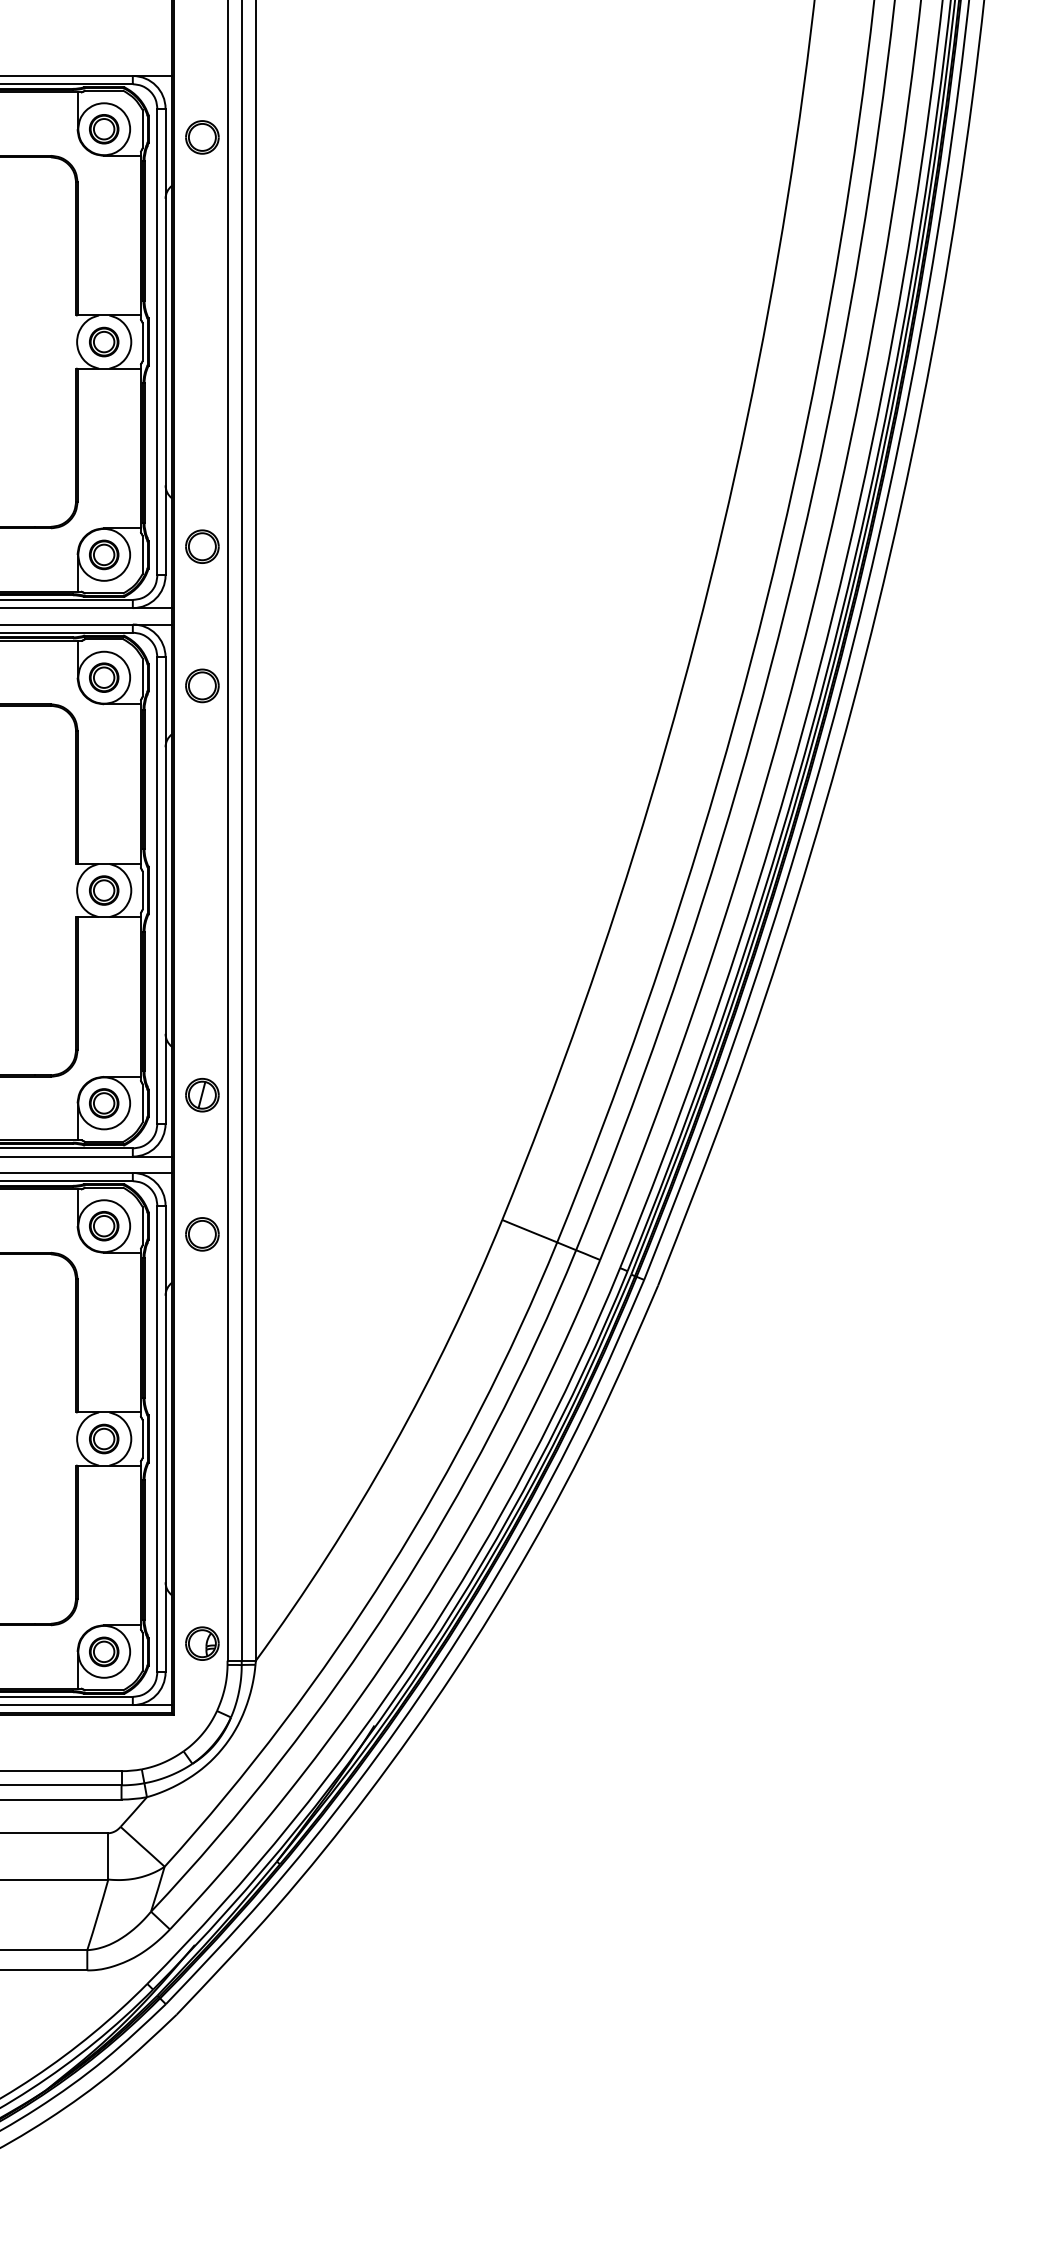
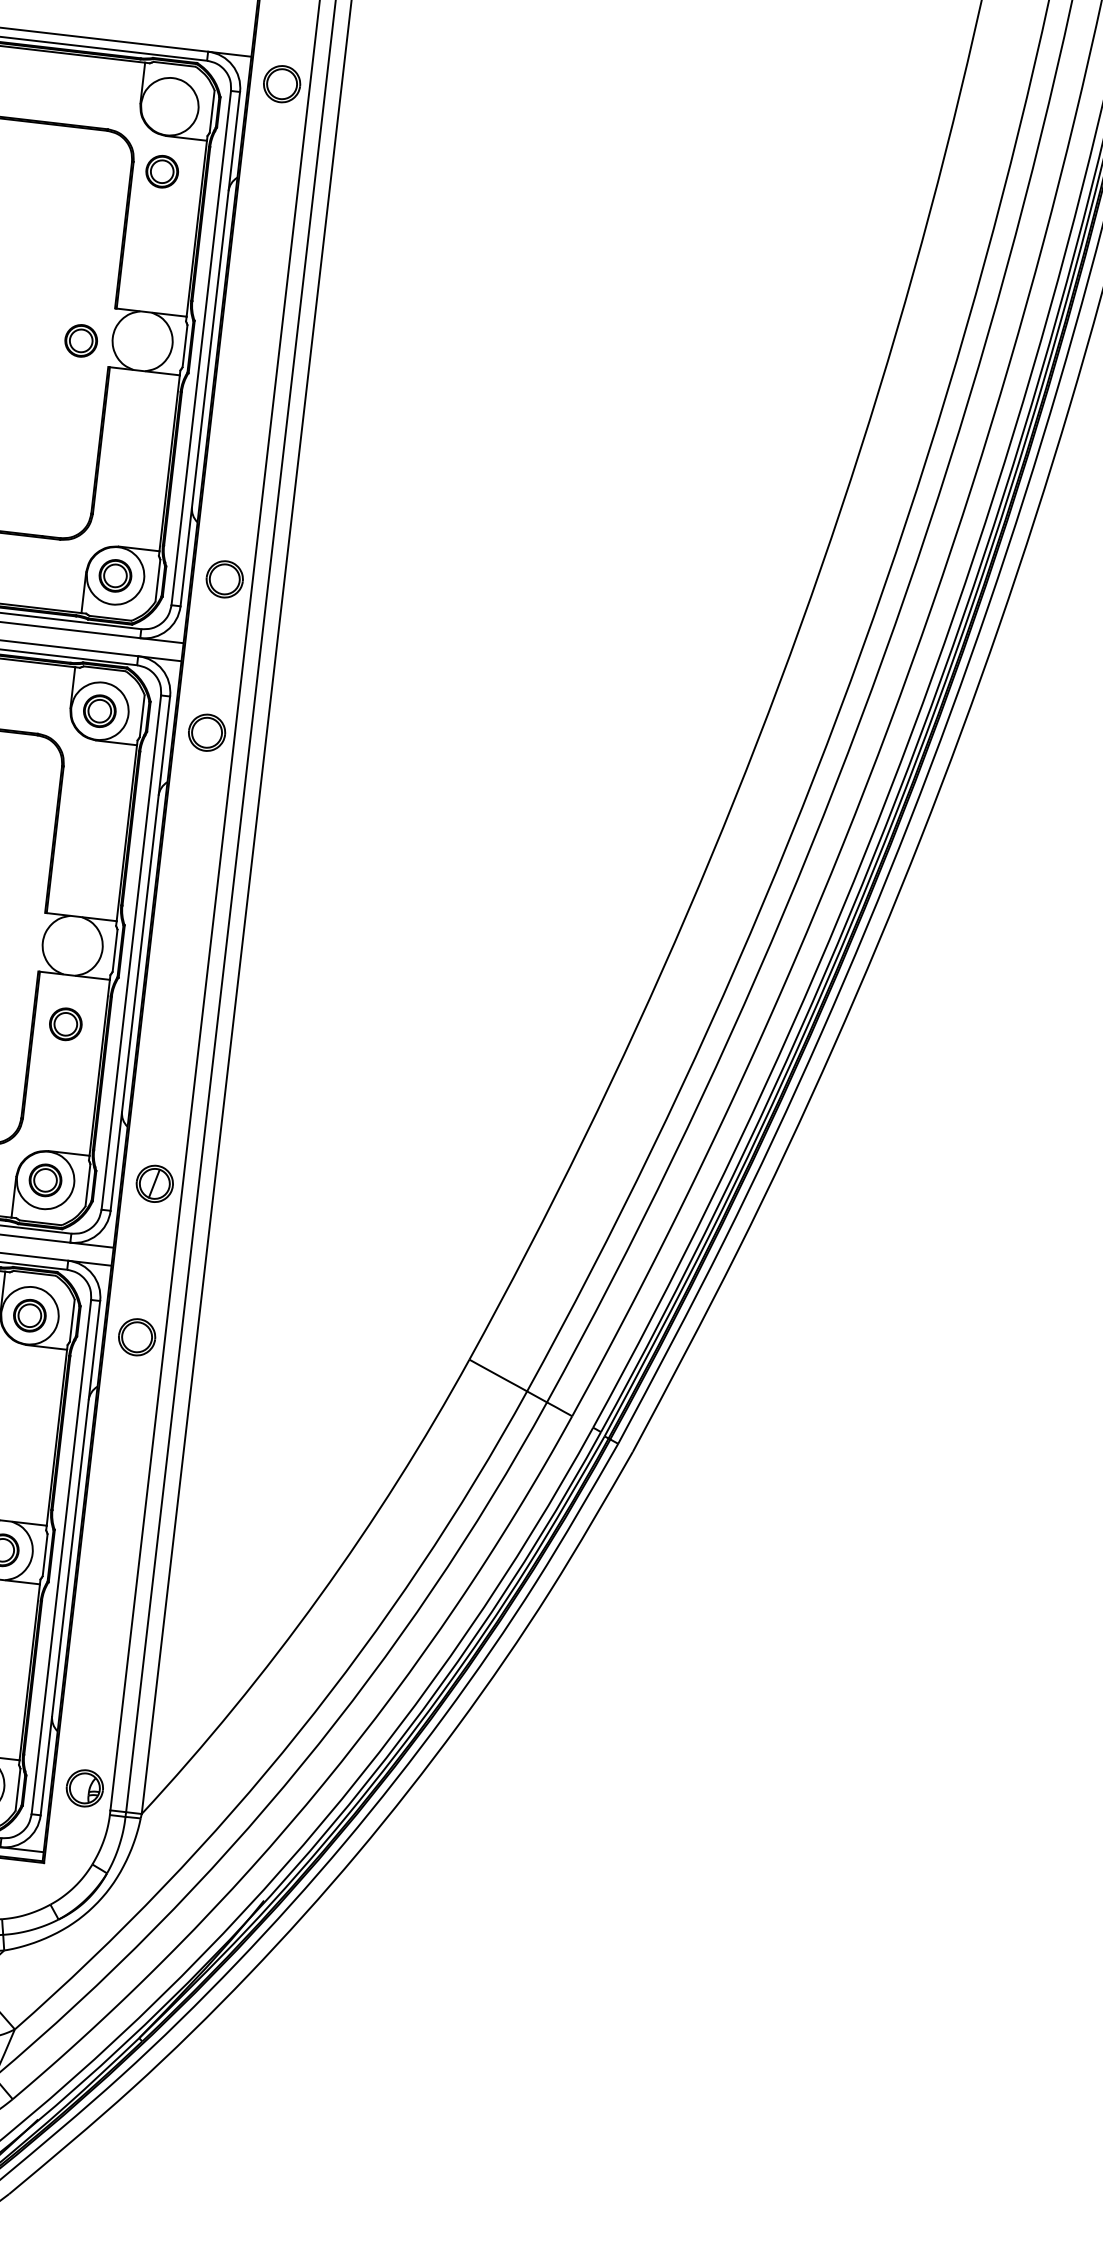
part: (104, 129) -> (162, 172), moved
part: (202, 137) -> (282, 84), moved
part: (104, 341) -> (81, 340), moved
part: (104, 890) -> (66, 1024), moved

